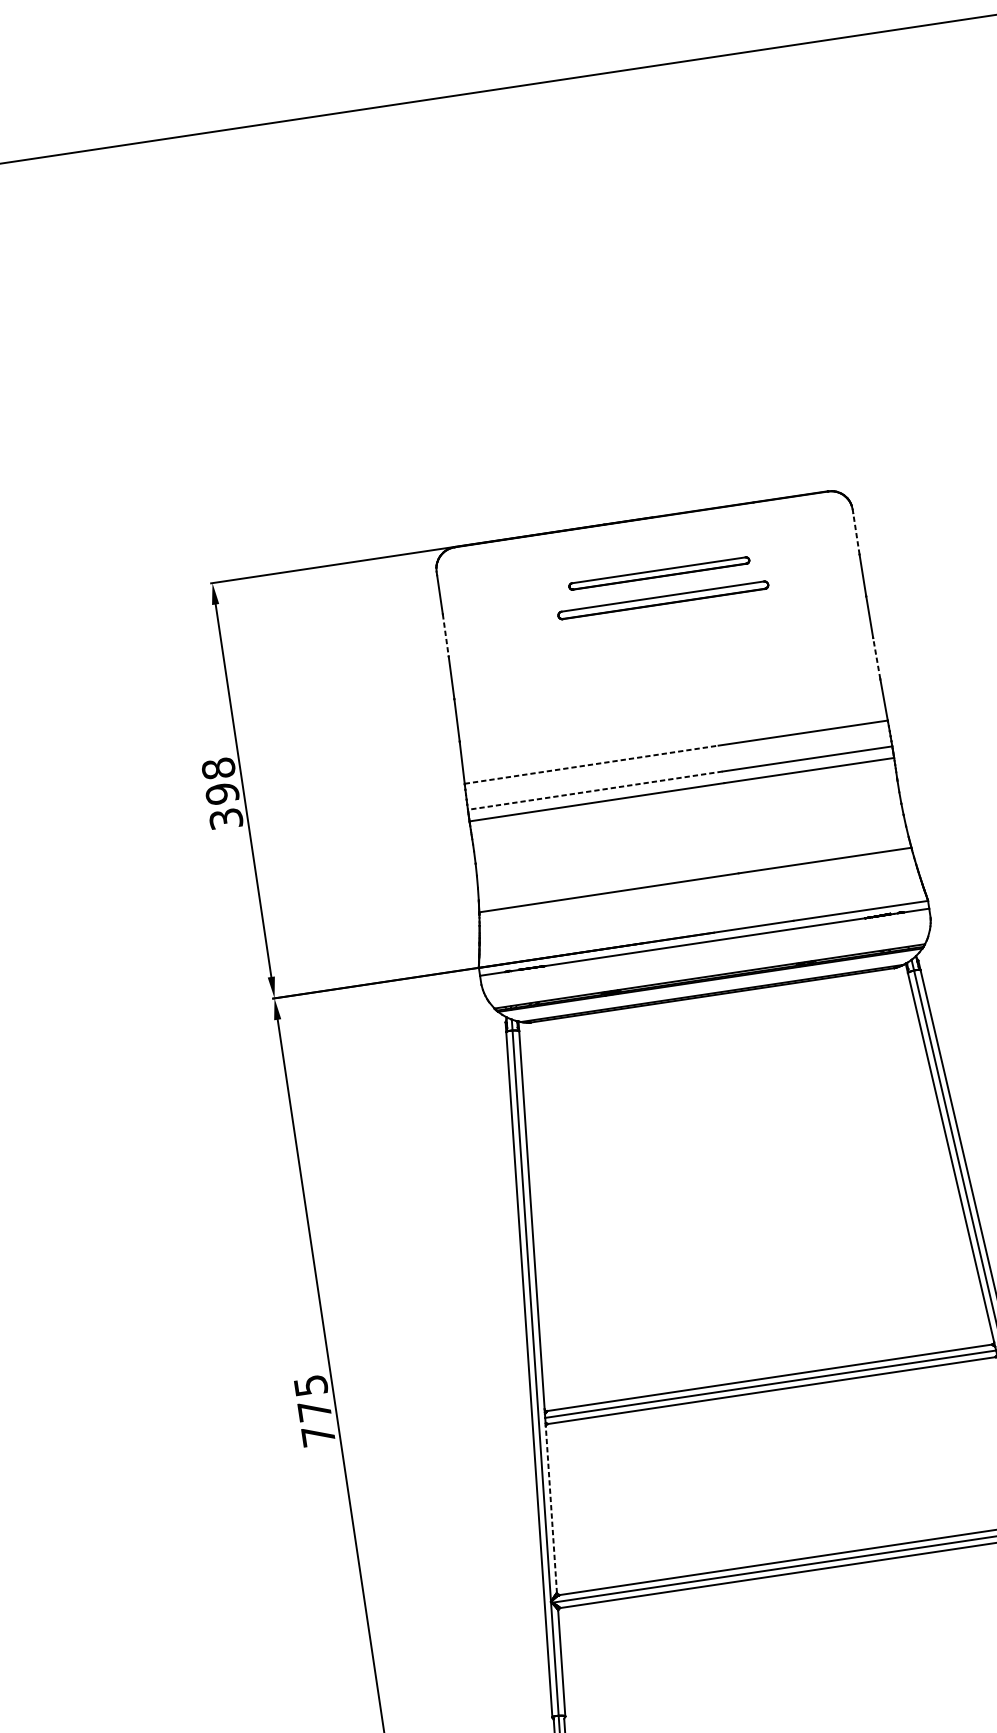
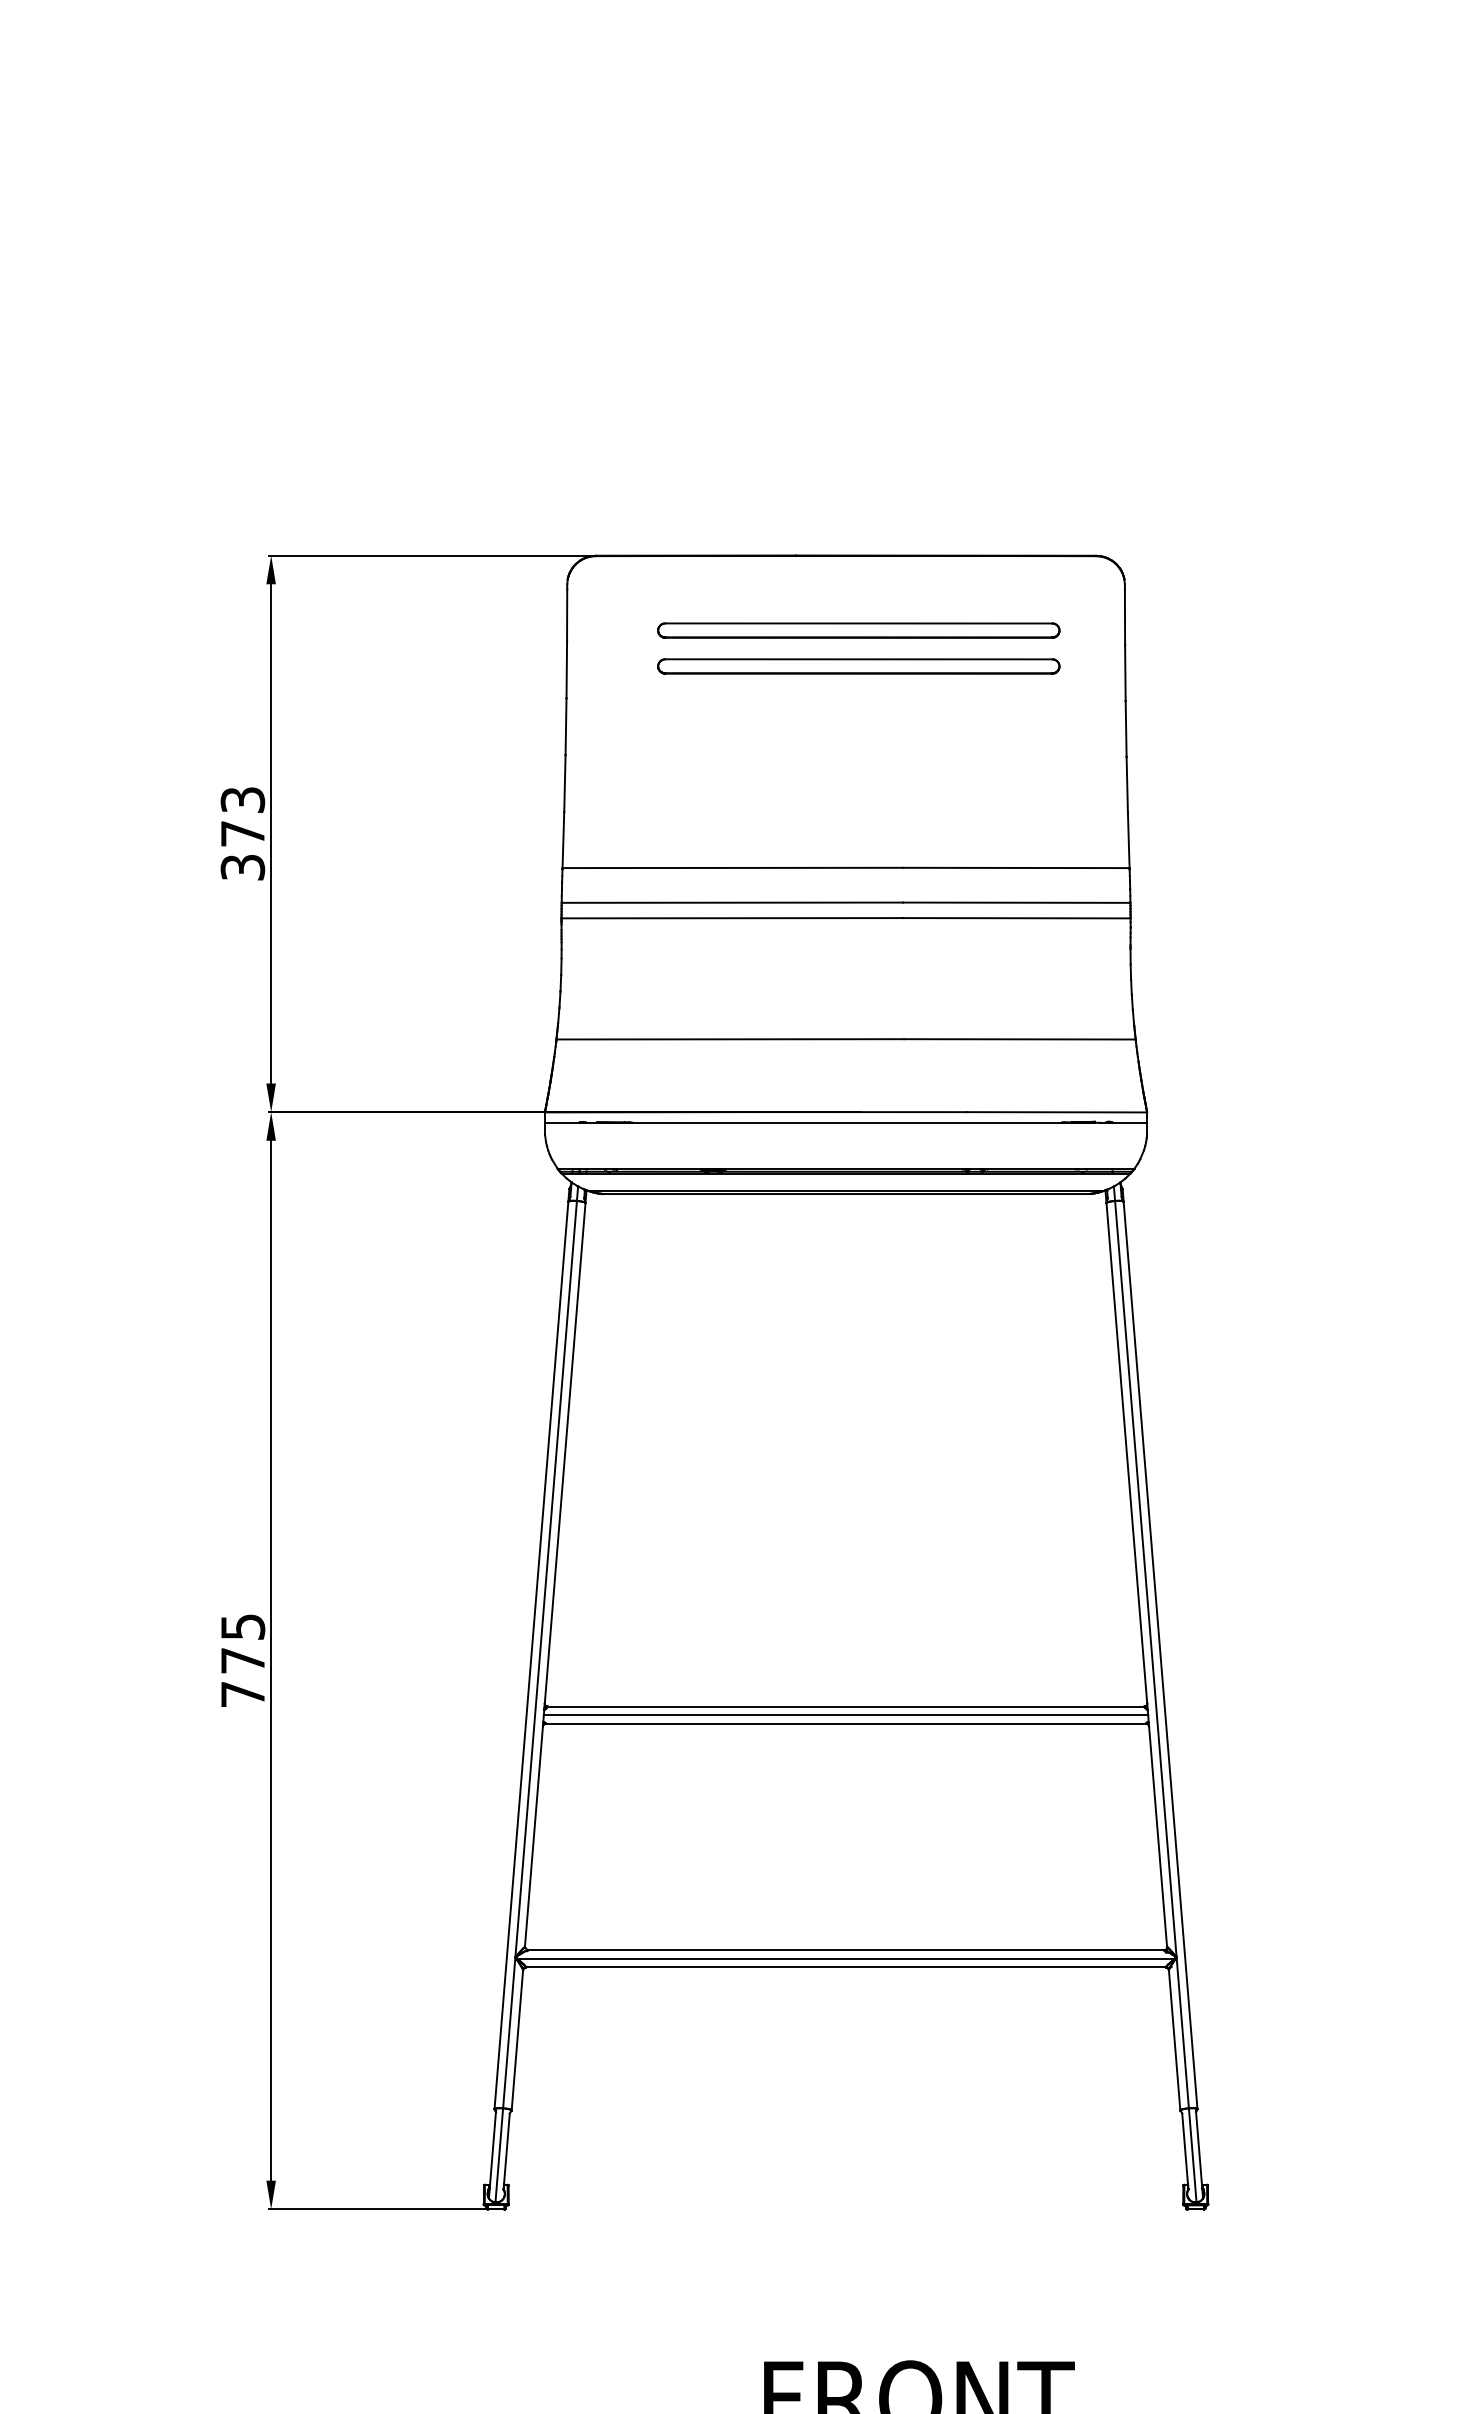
line: (856, 534) -> (1125, 617), dashed -> solid
part: (659, 573) -> (858, 630), size x1.67
part: (663, 600) -> (858, 666), size x1.43
line: (445, 635) -> (566, 670), dashed -> solid
line: (876, 658) -> (1127, 784), dashed -> solid
line: (592, 764) -> (733, 867), dashed -> solid
text: (220, 780) -> (242, 816), 398 -> 373
line: (595, 790) -> (732, 902), dashed -> solid
line: (551, 1509) -> (533, 1836), dashed -> solid

